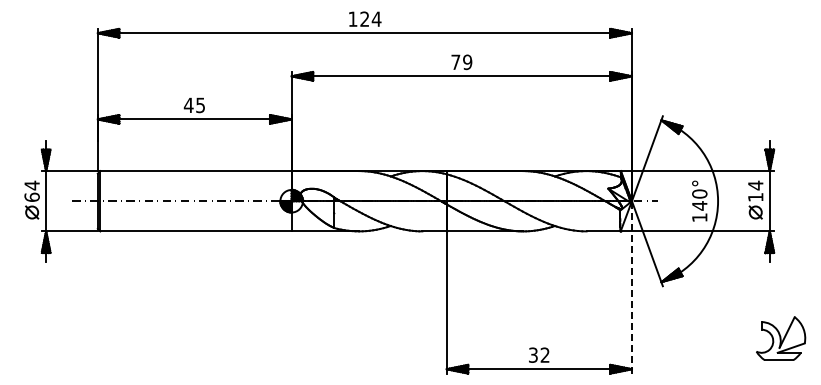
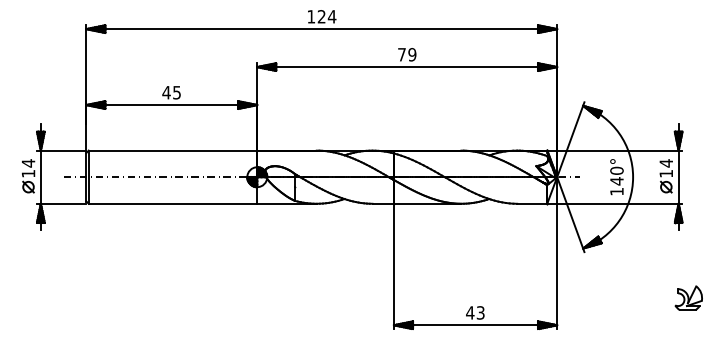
text: (31, 196) -> (27, 173), 64 -> 14
line: (631, 286) -> (556, 252), dashed -> solid
part: (781, 338) -> (688, 298), size x0.62
text: (538, 354) -> (474, 312), 32 -> 43

